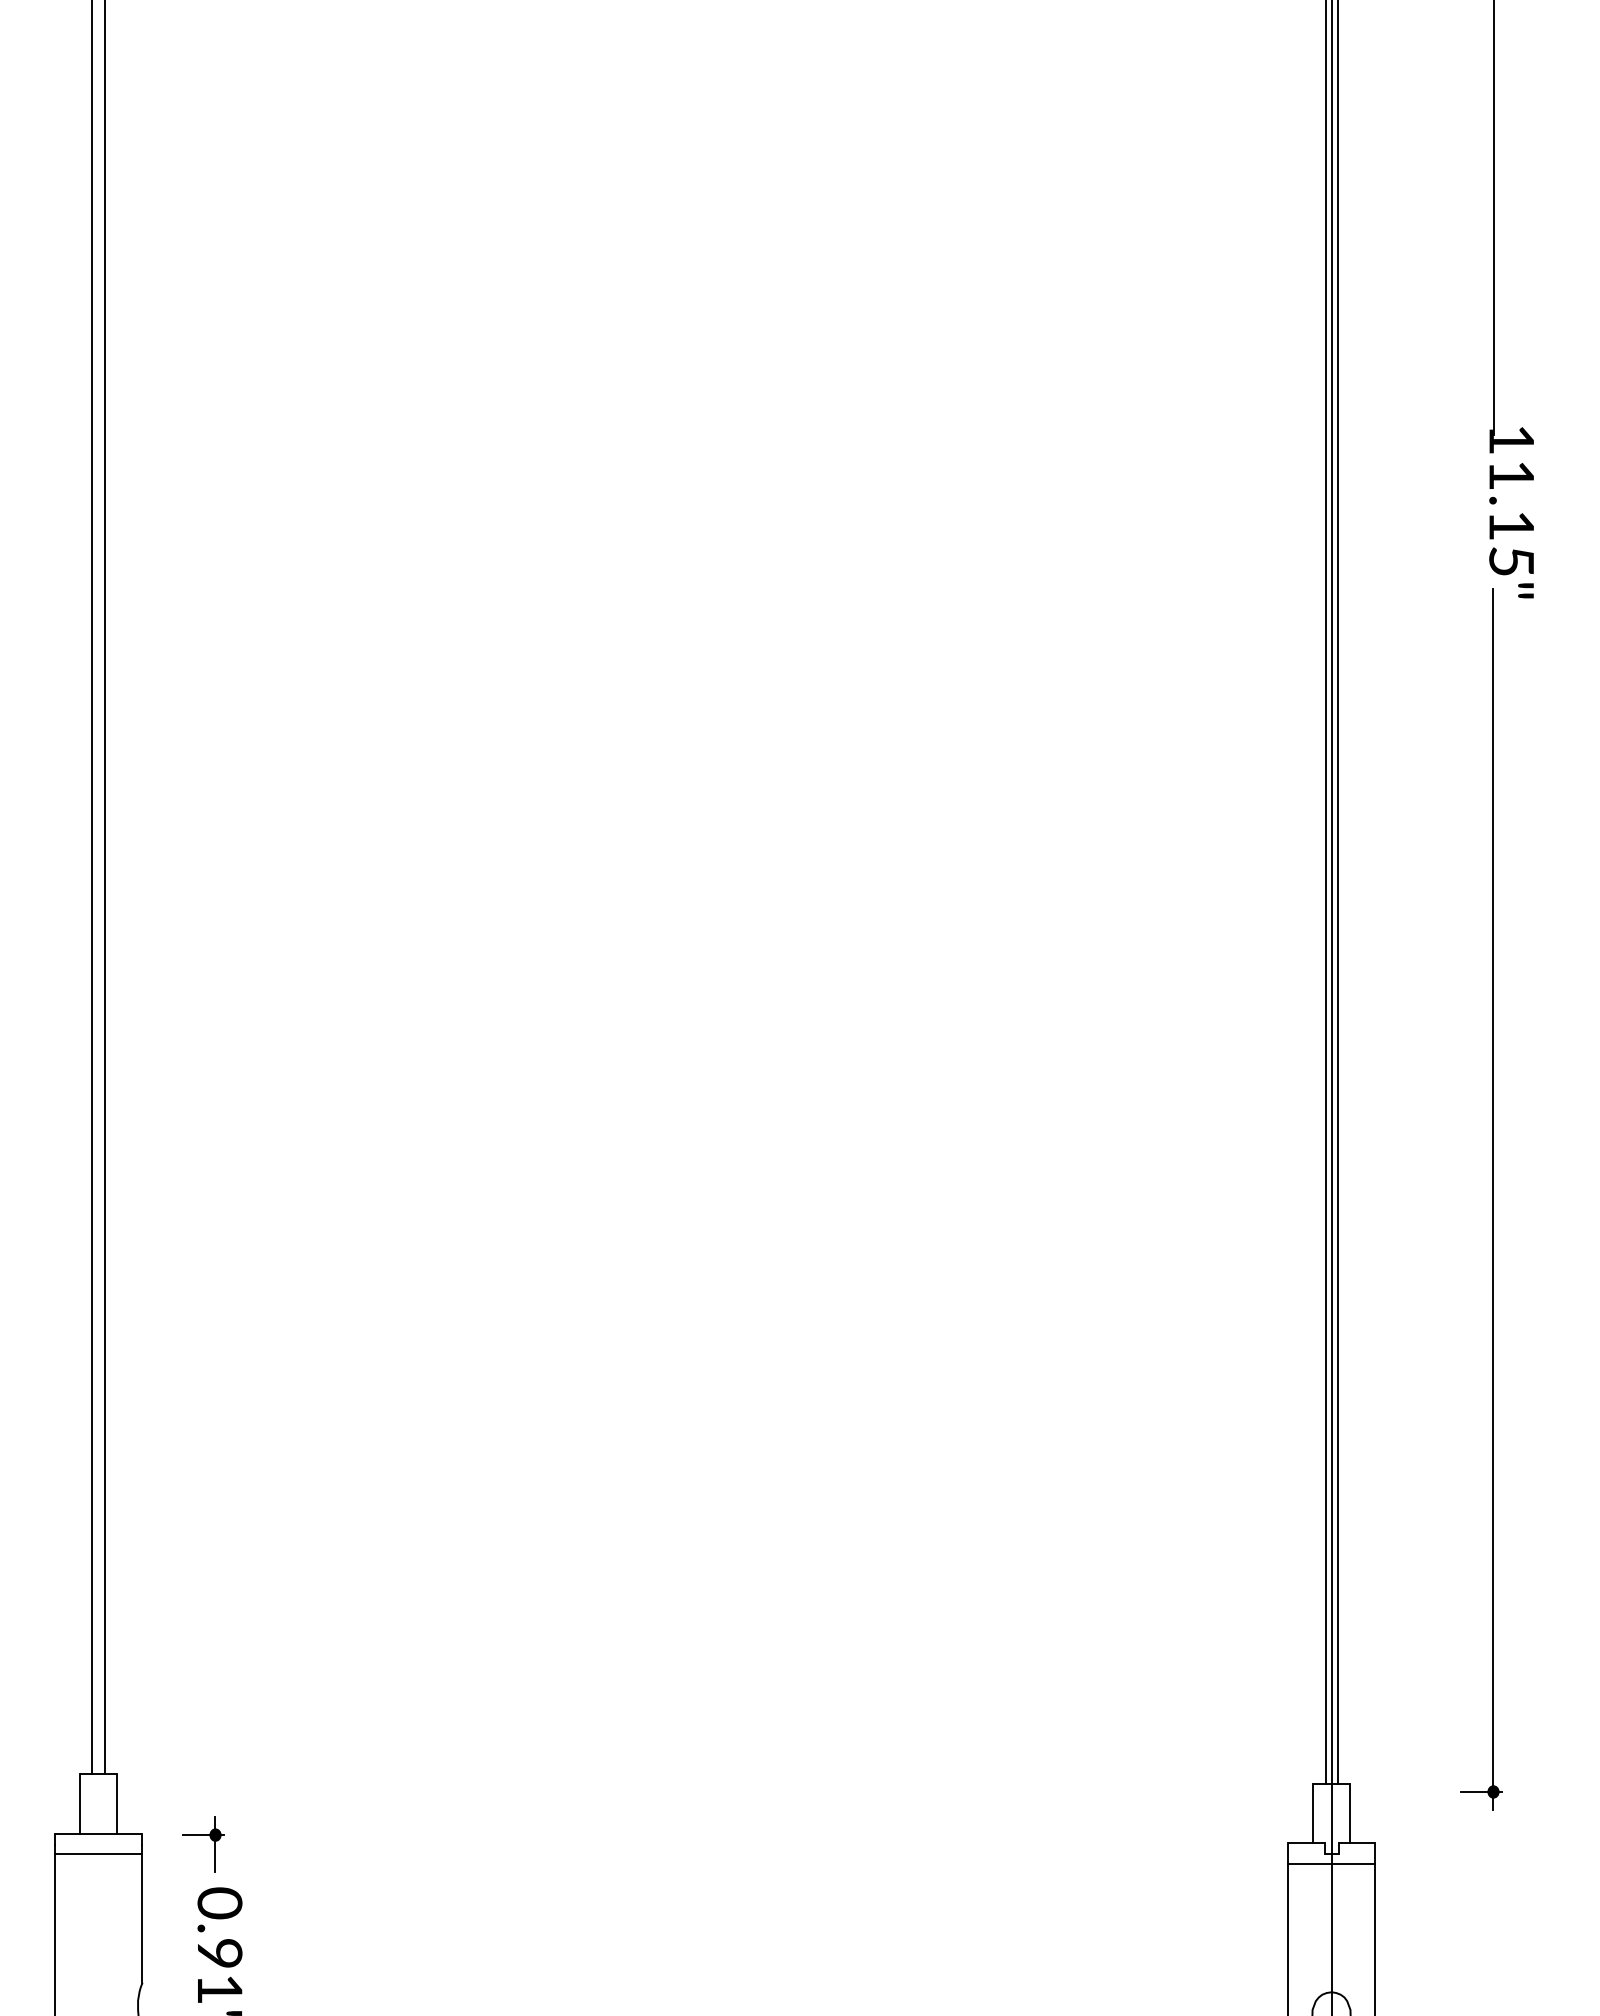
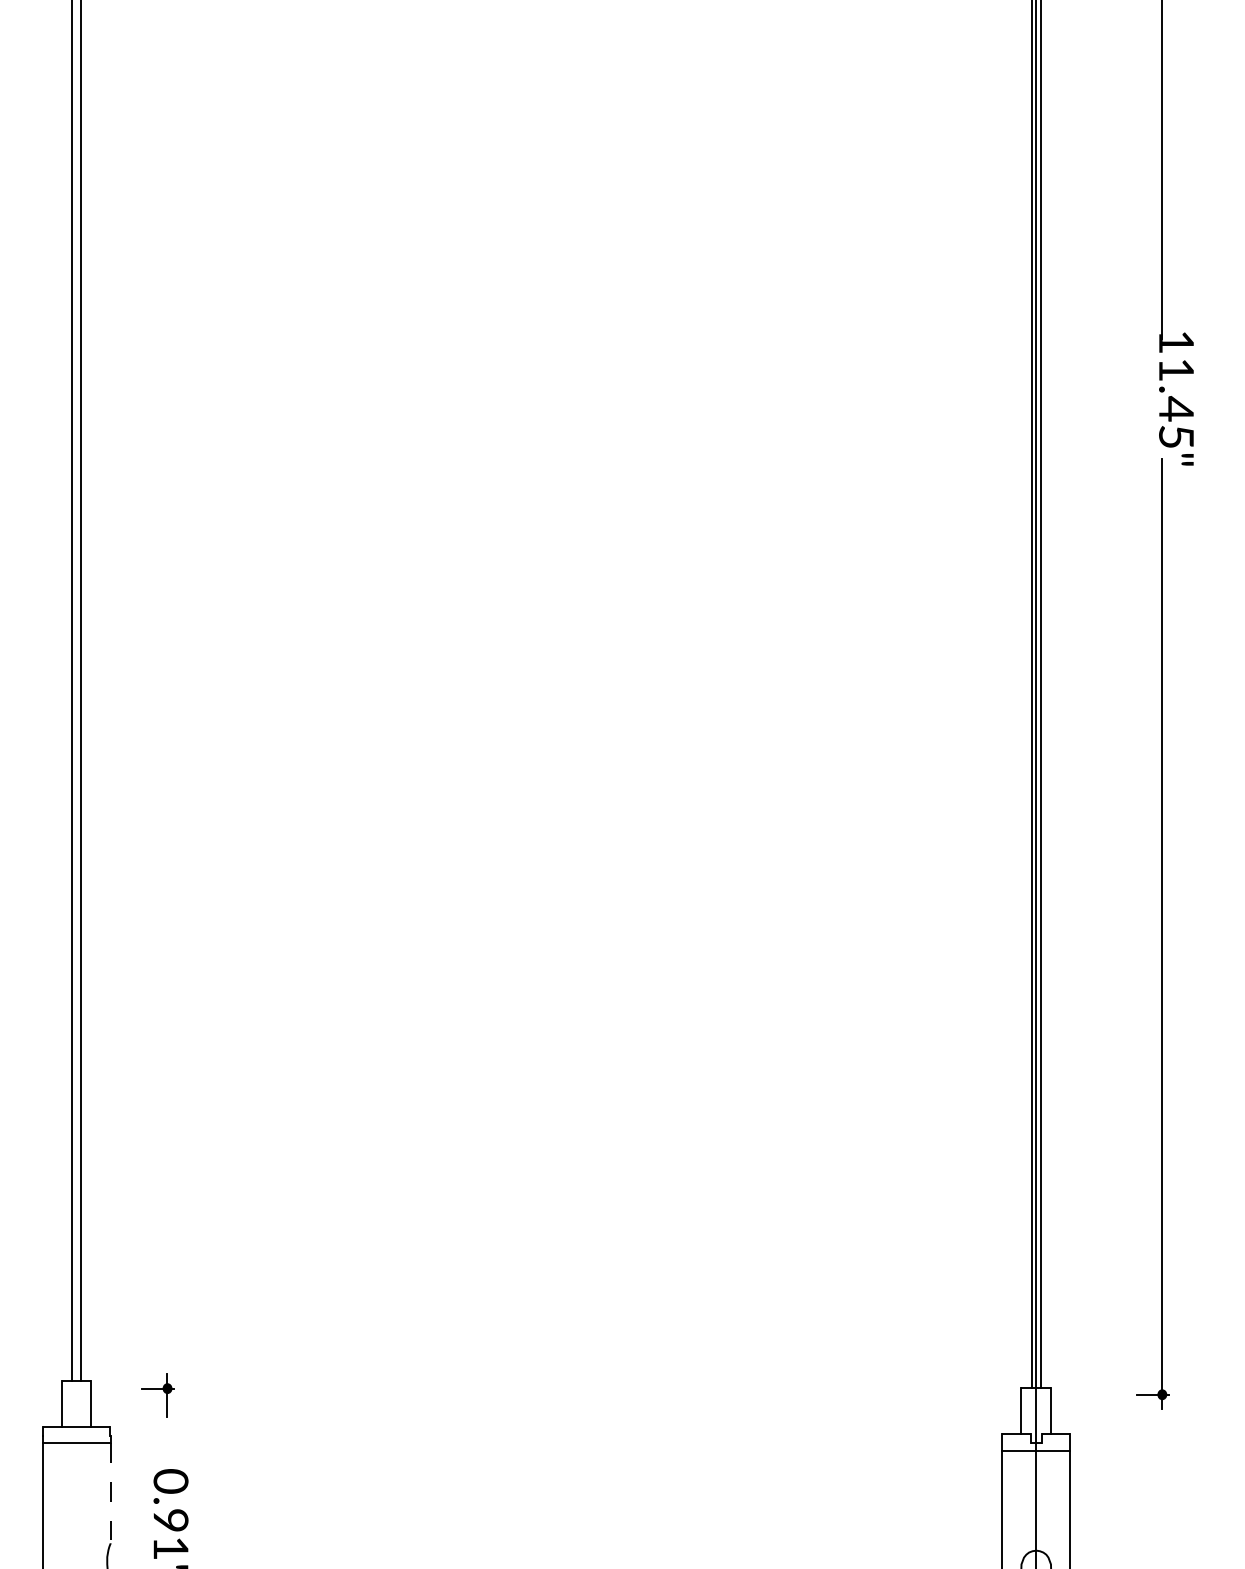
text: (1511, 524) -> (1176, 408), 11.15" -> 11.45"
part: (210, 1839) -> (163, 1392), moved
line: (142, 1919) -> (110, 1494), solid -> dashed

